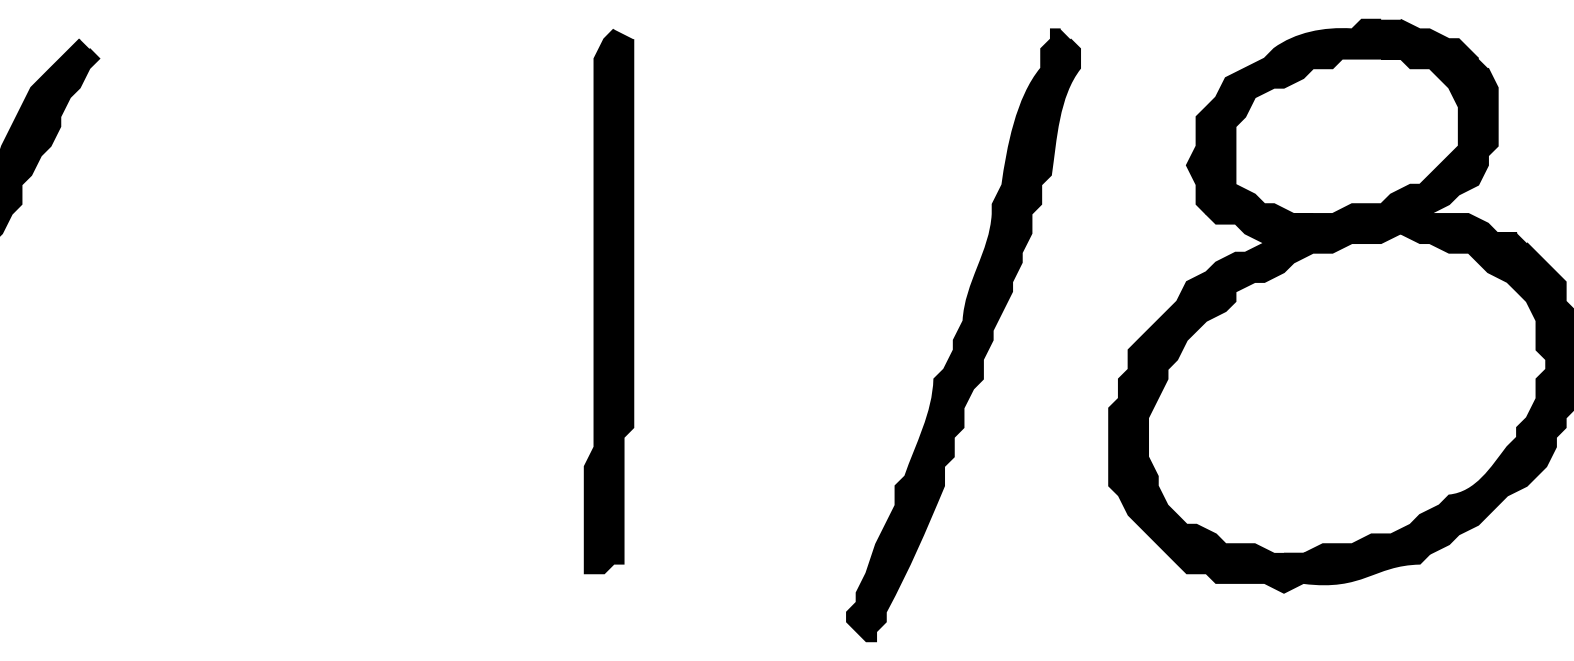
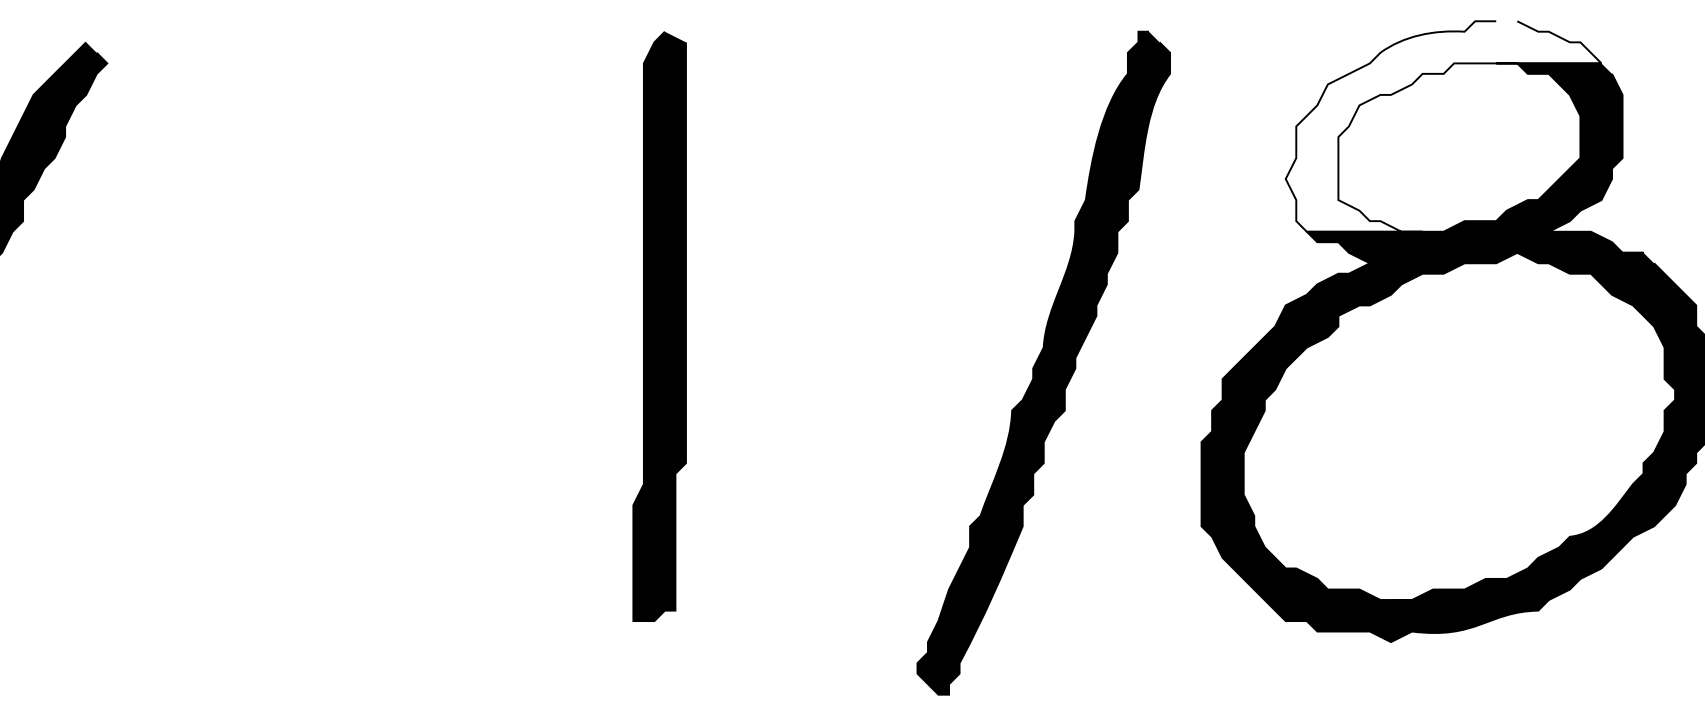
fill: (1332, 116) -> (1443, 126), removed

